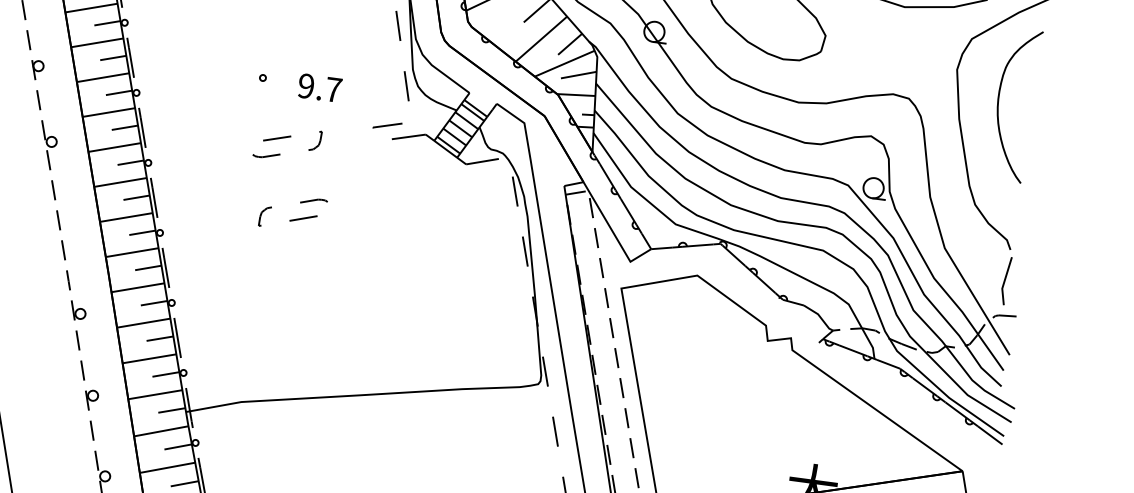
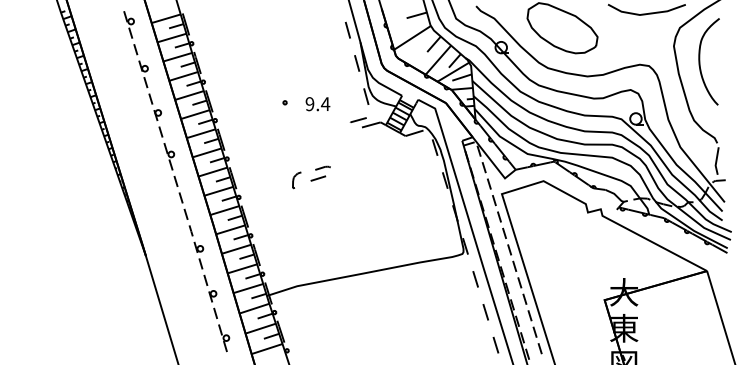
text: (333, 88) -> (325, 103), 9.7 -> 9.4
part: (316, 139) -> (319, 133), removed
part: (272, 146) -> (295, 140), removed
part: (263, 216) -> (295, 180), size x1.4

